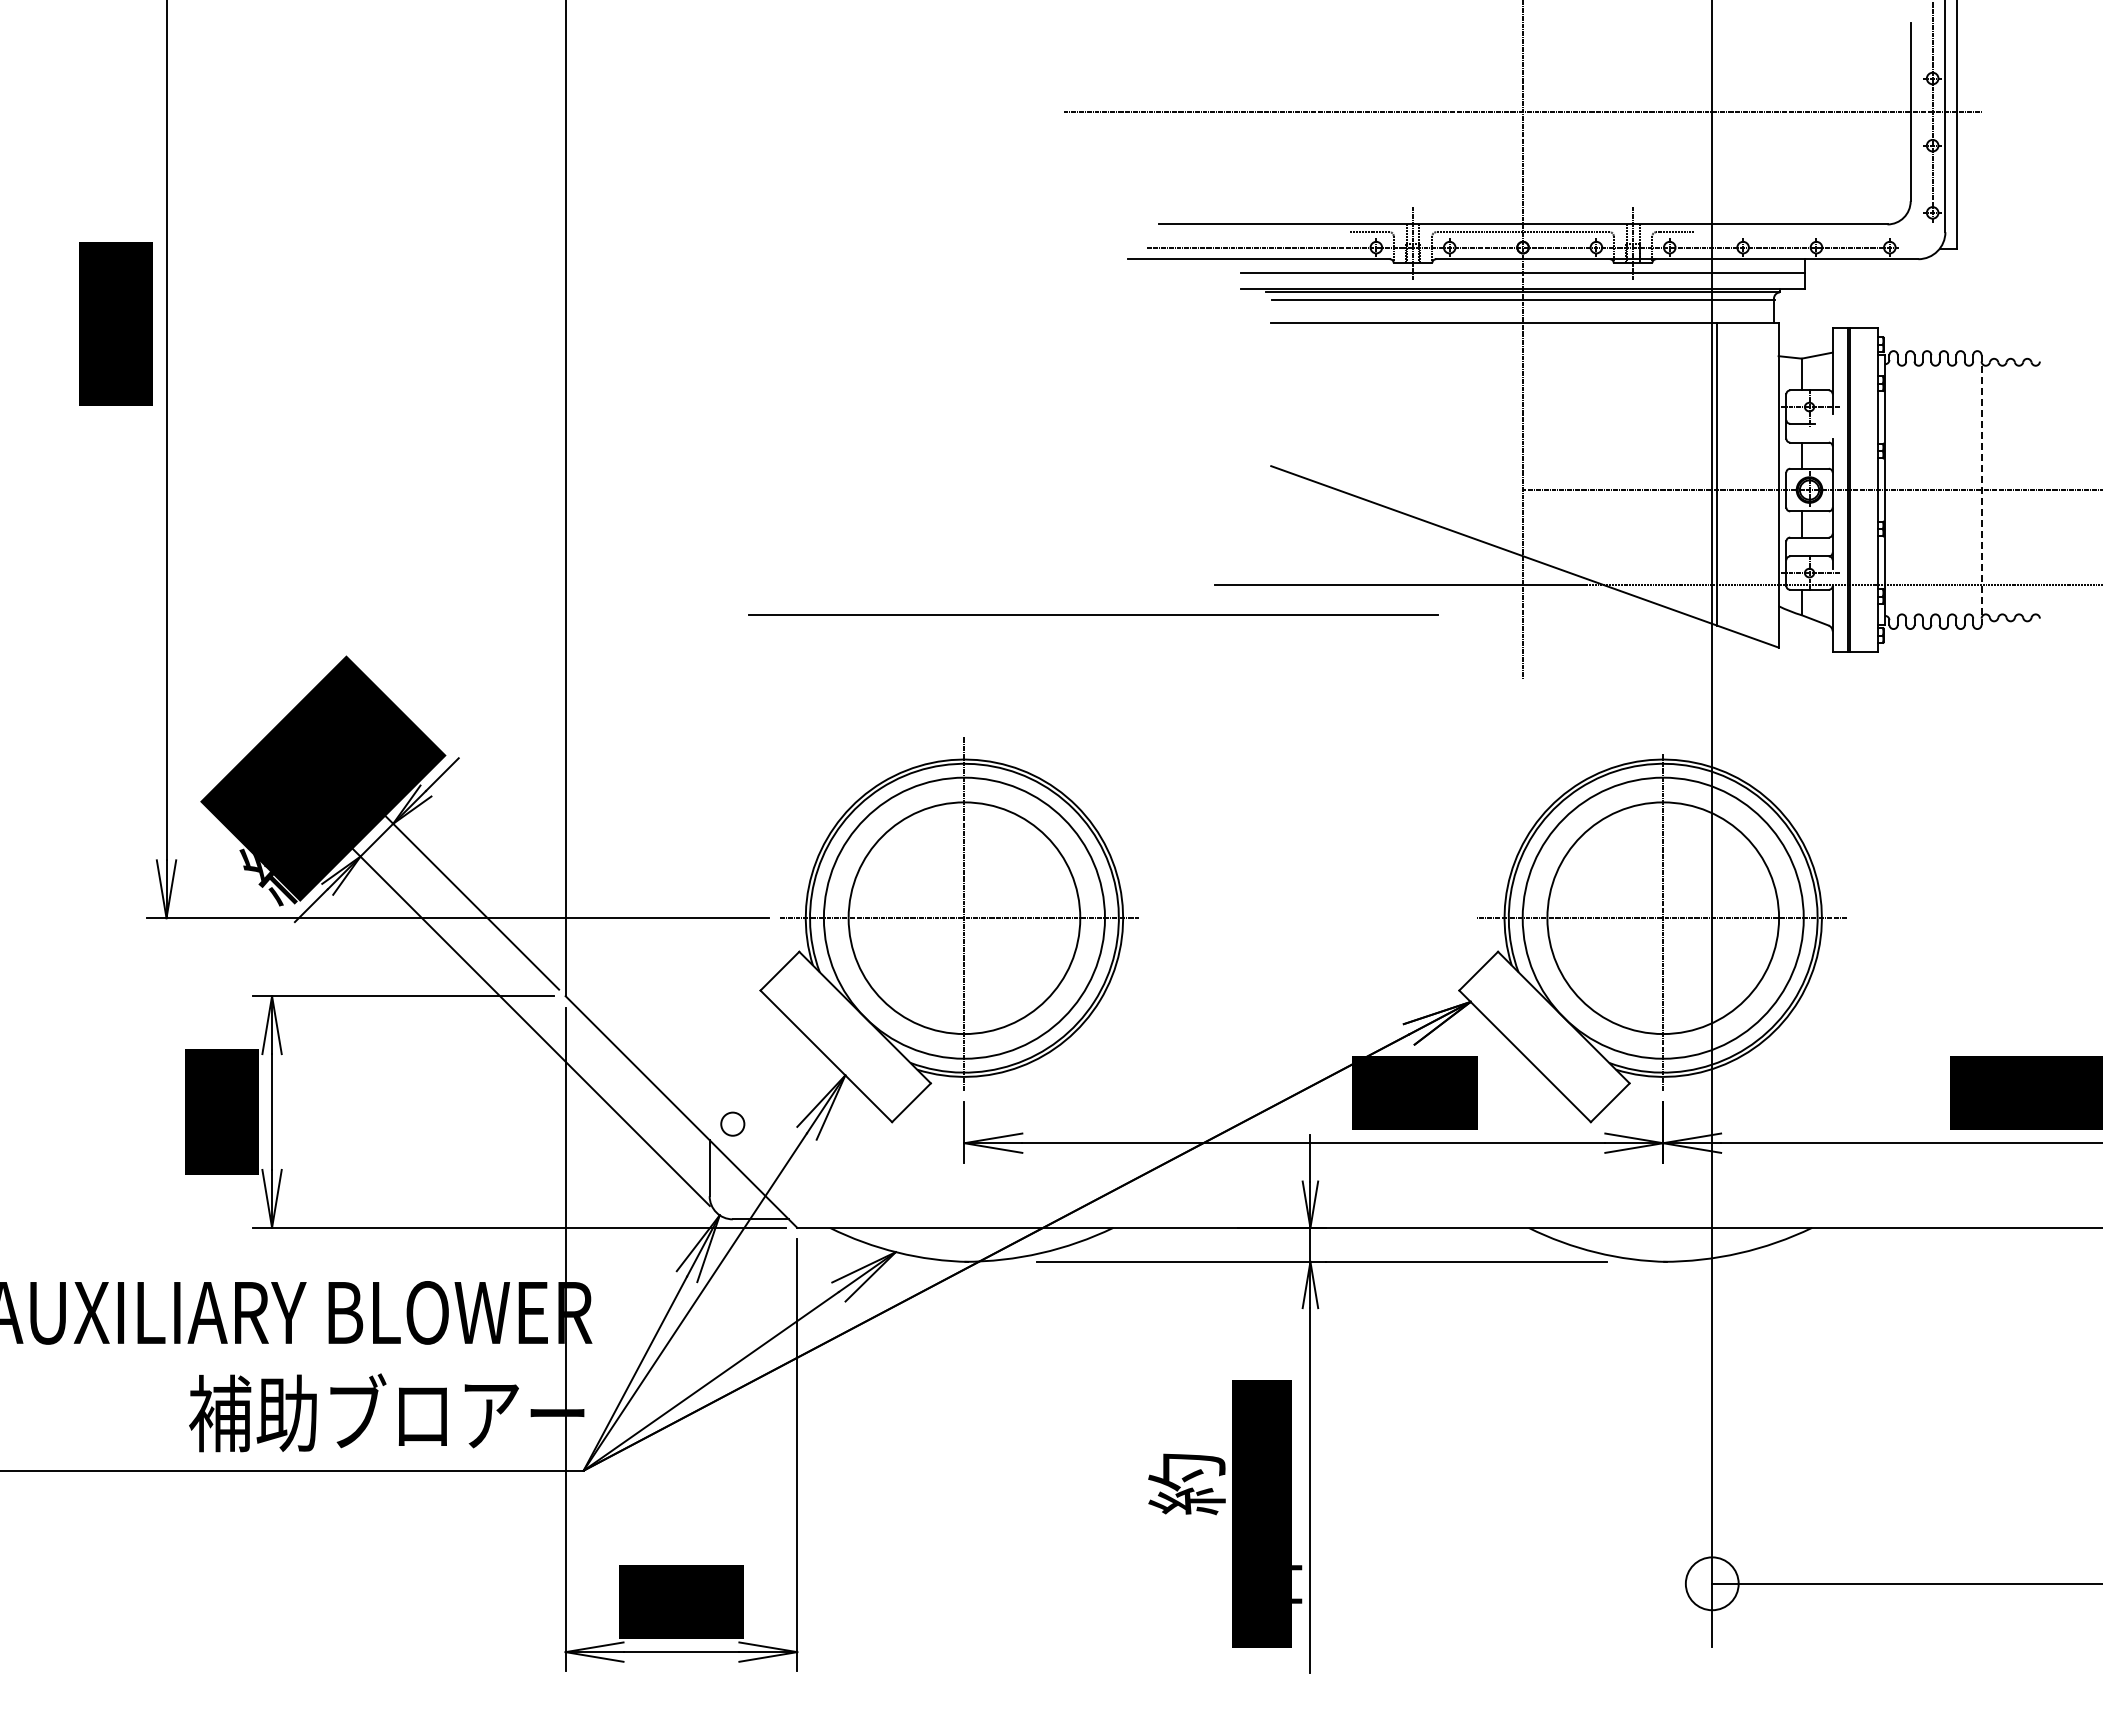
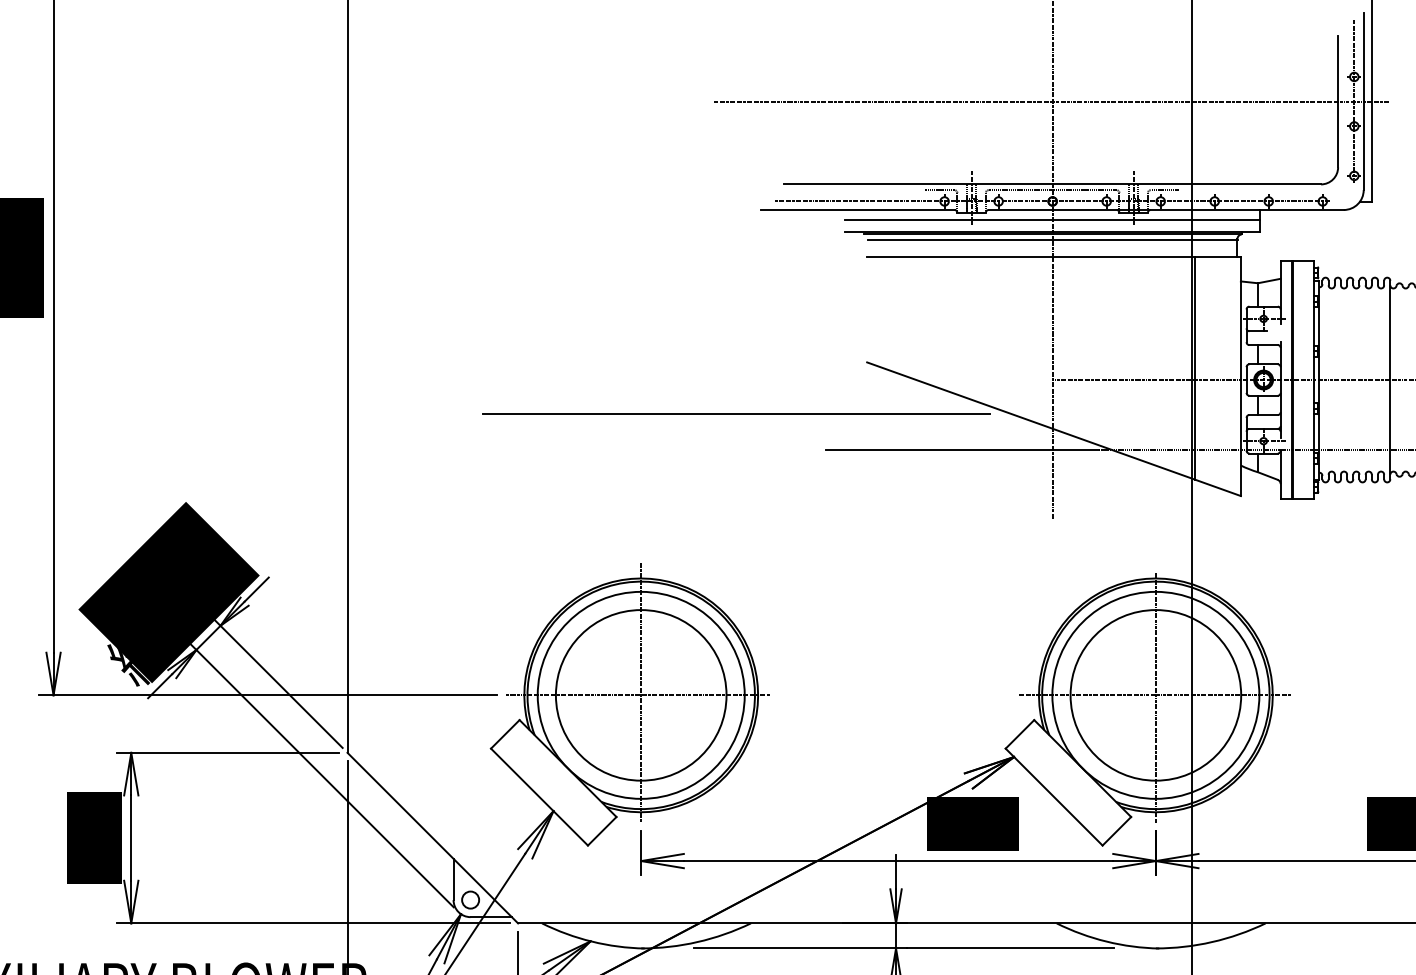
line: (1981, 490) -> (1390, 380), dashed -> solid
line: (1093, 614) -> (736, 413), moved
circle: (732, 1123) -> (470, 899), moved

